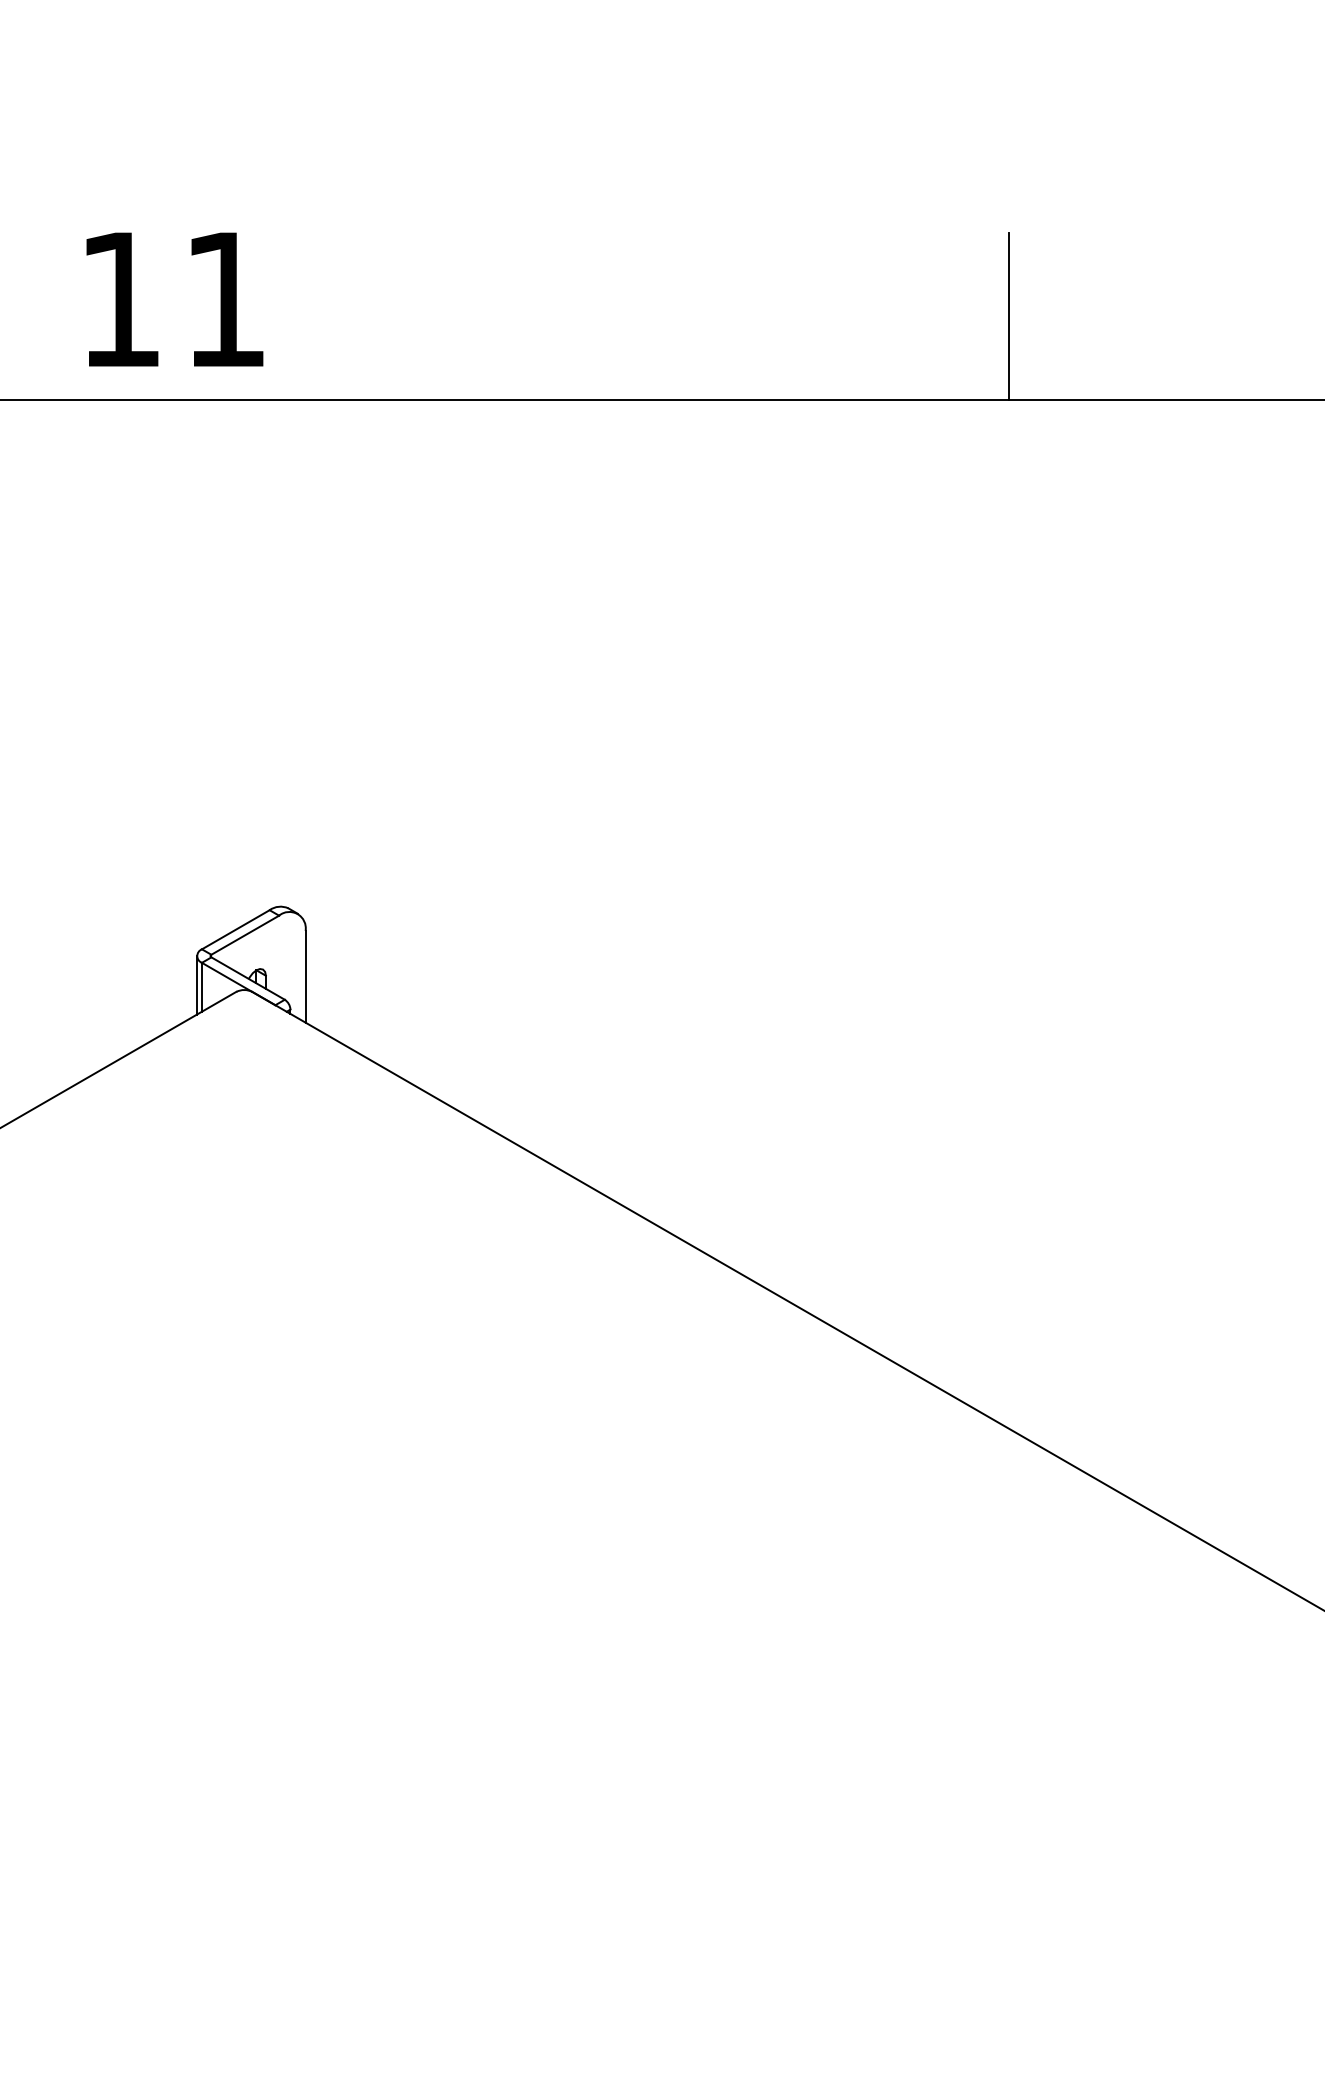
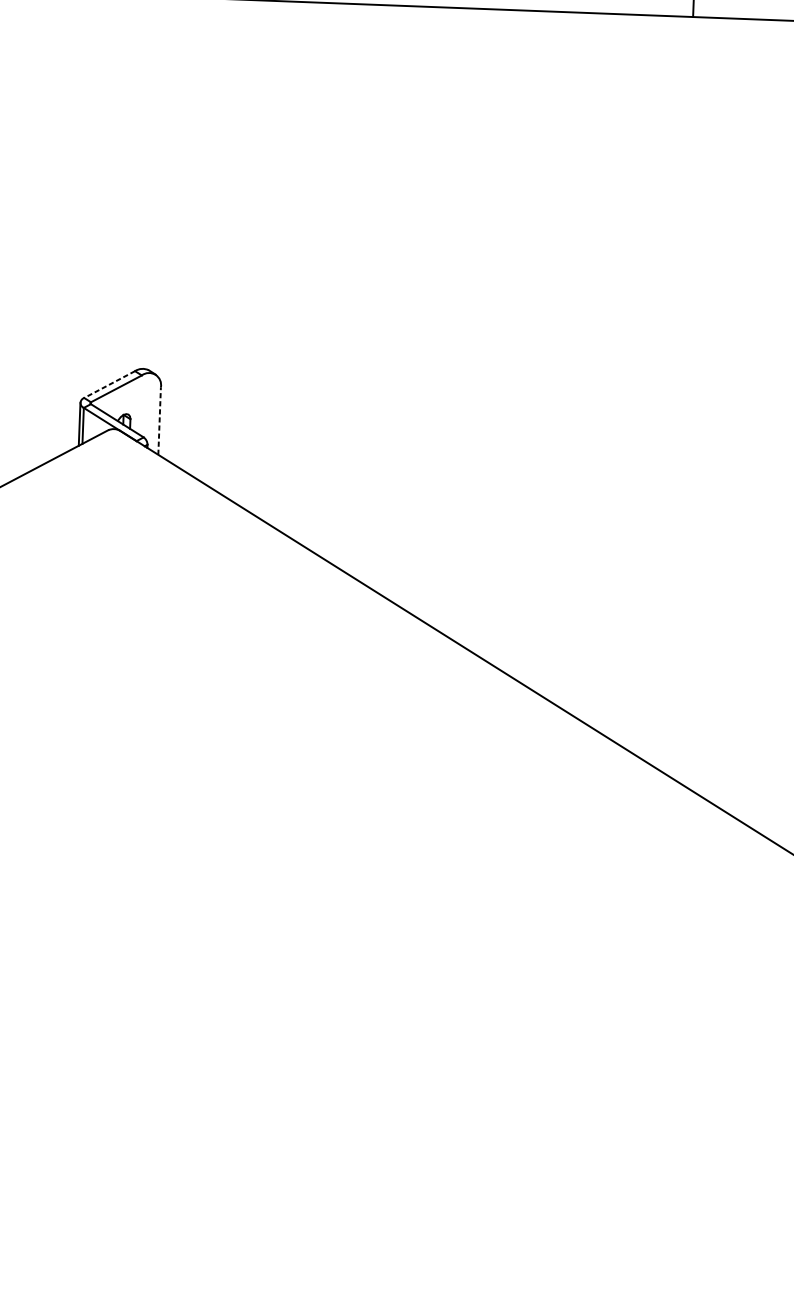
line: (235, 930) -> (109, 385), solid -> dashed
line: (305, 976) -> (159, 420), solid -> dashed

